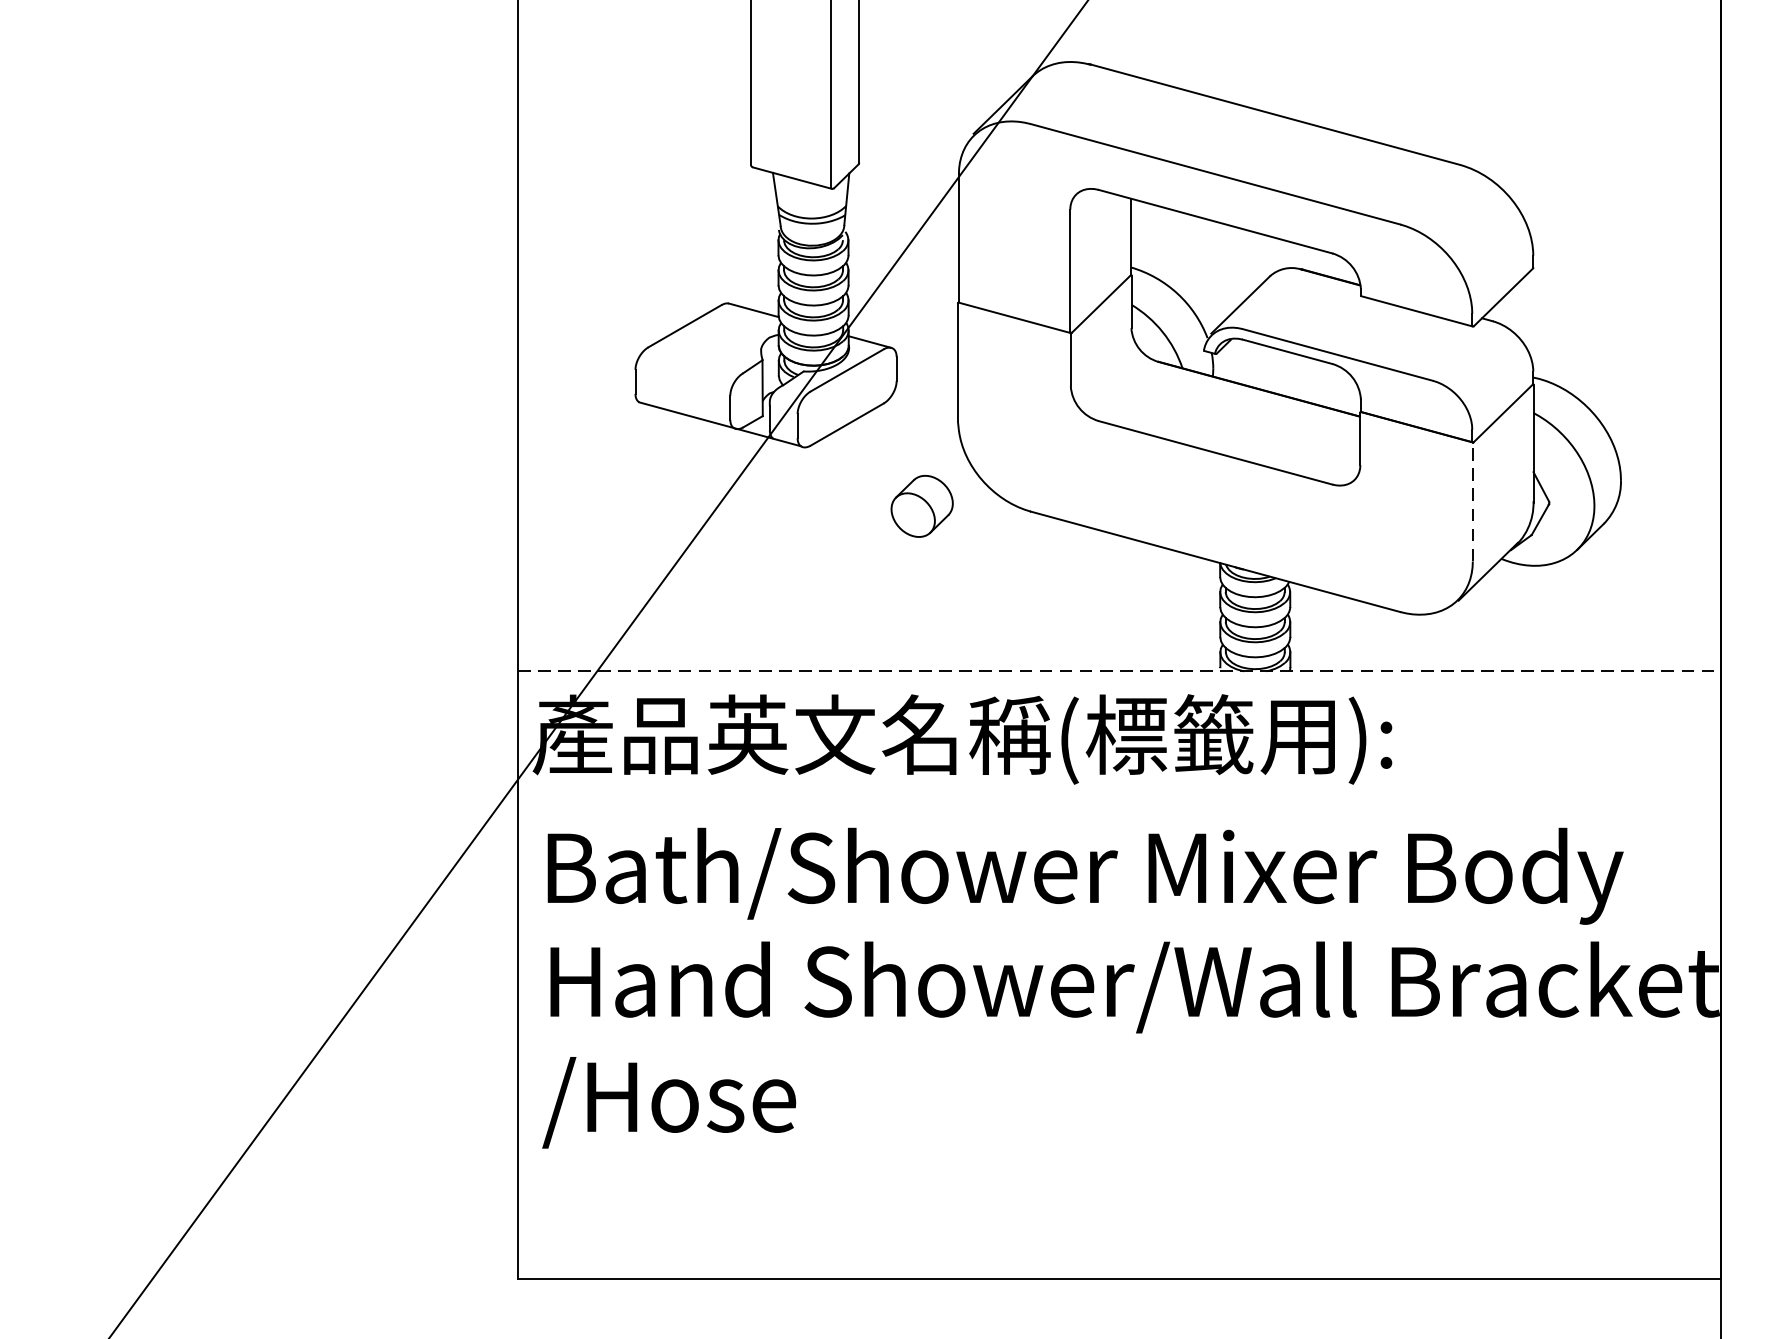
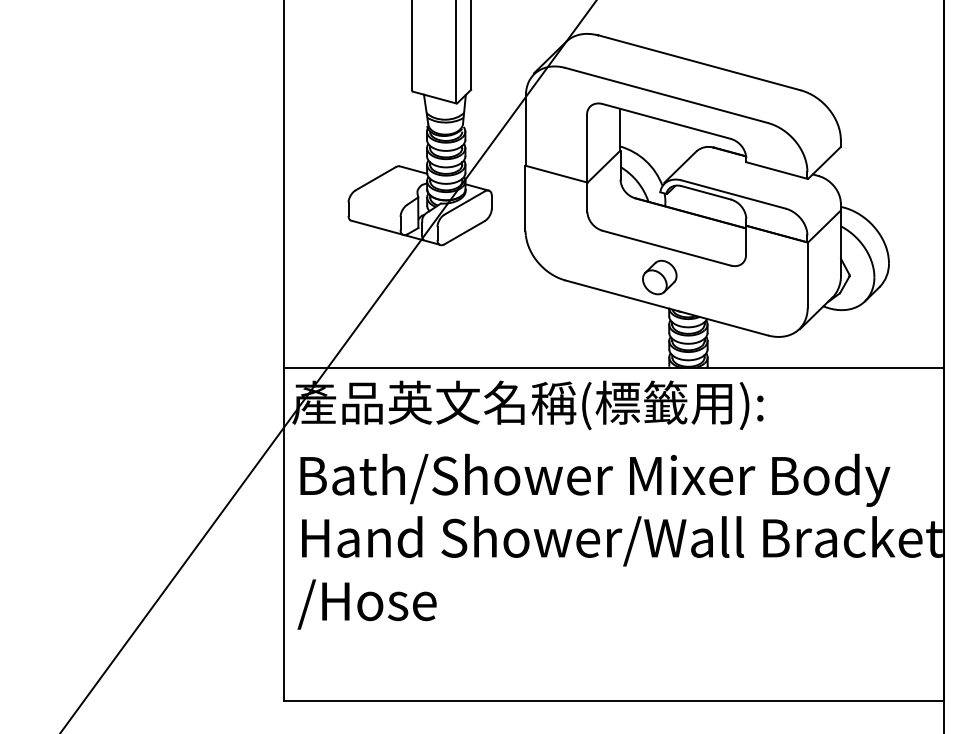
line: (1472, 500) -> (807, 274), dashed -> solid
part: (921, 506) -> (659, 277), moved
line: (1118, 670) -> (613, 367), dashed -> solid

